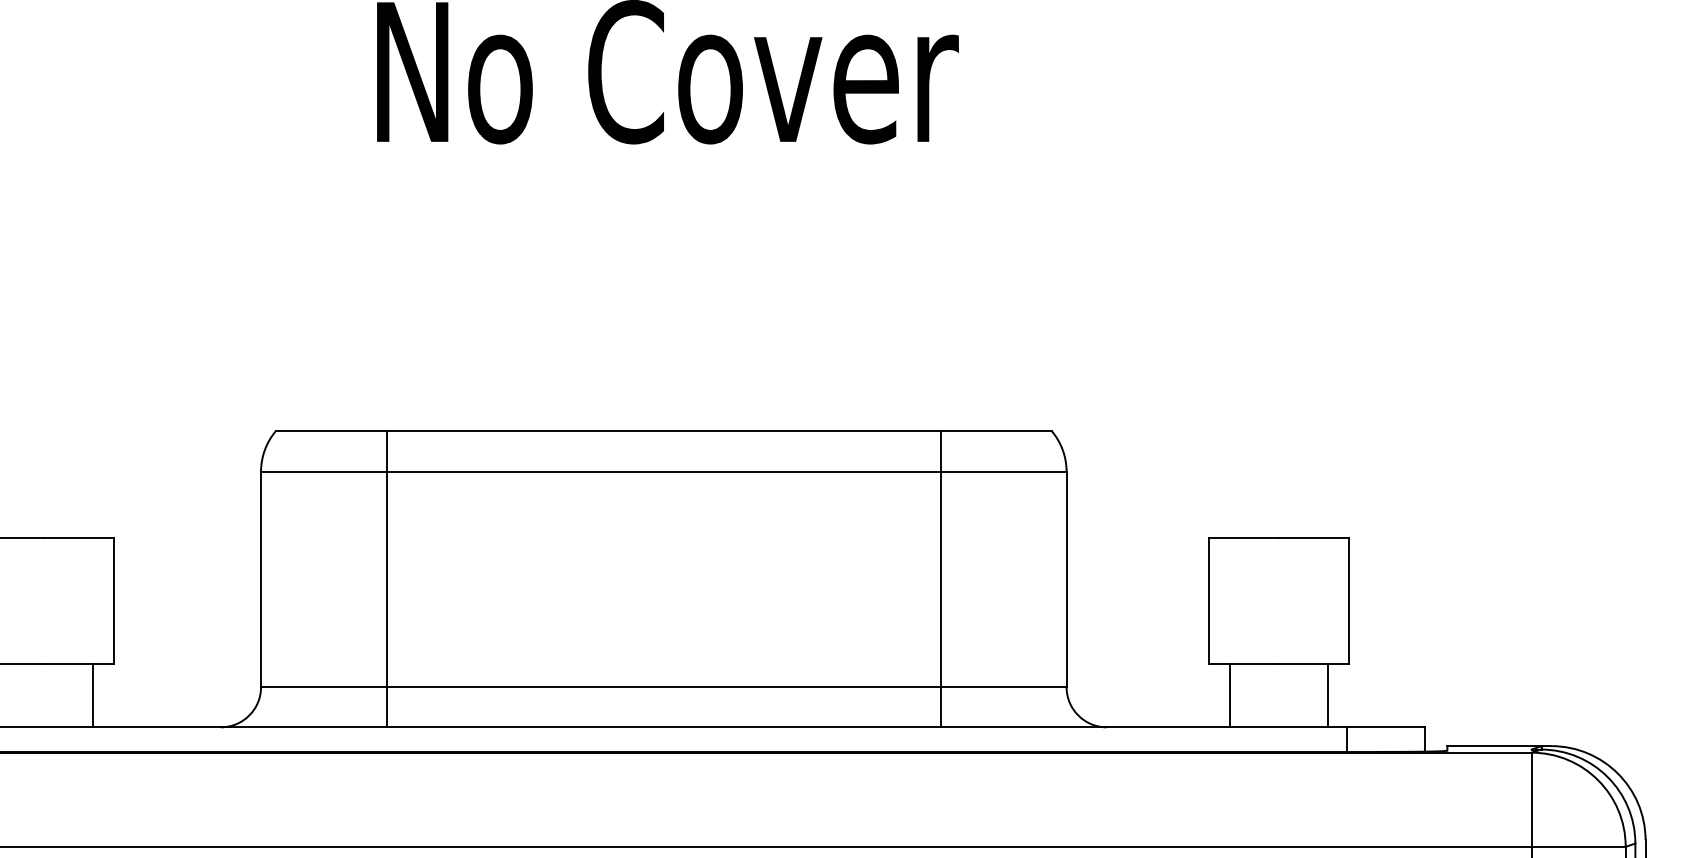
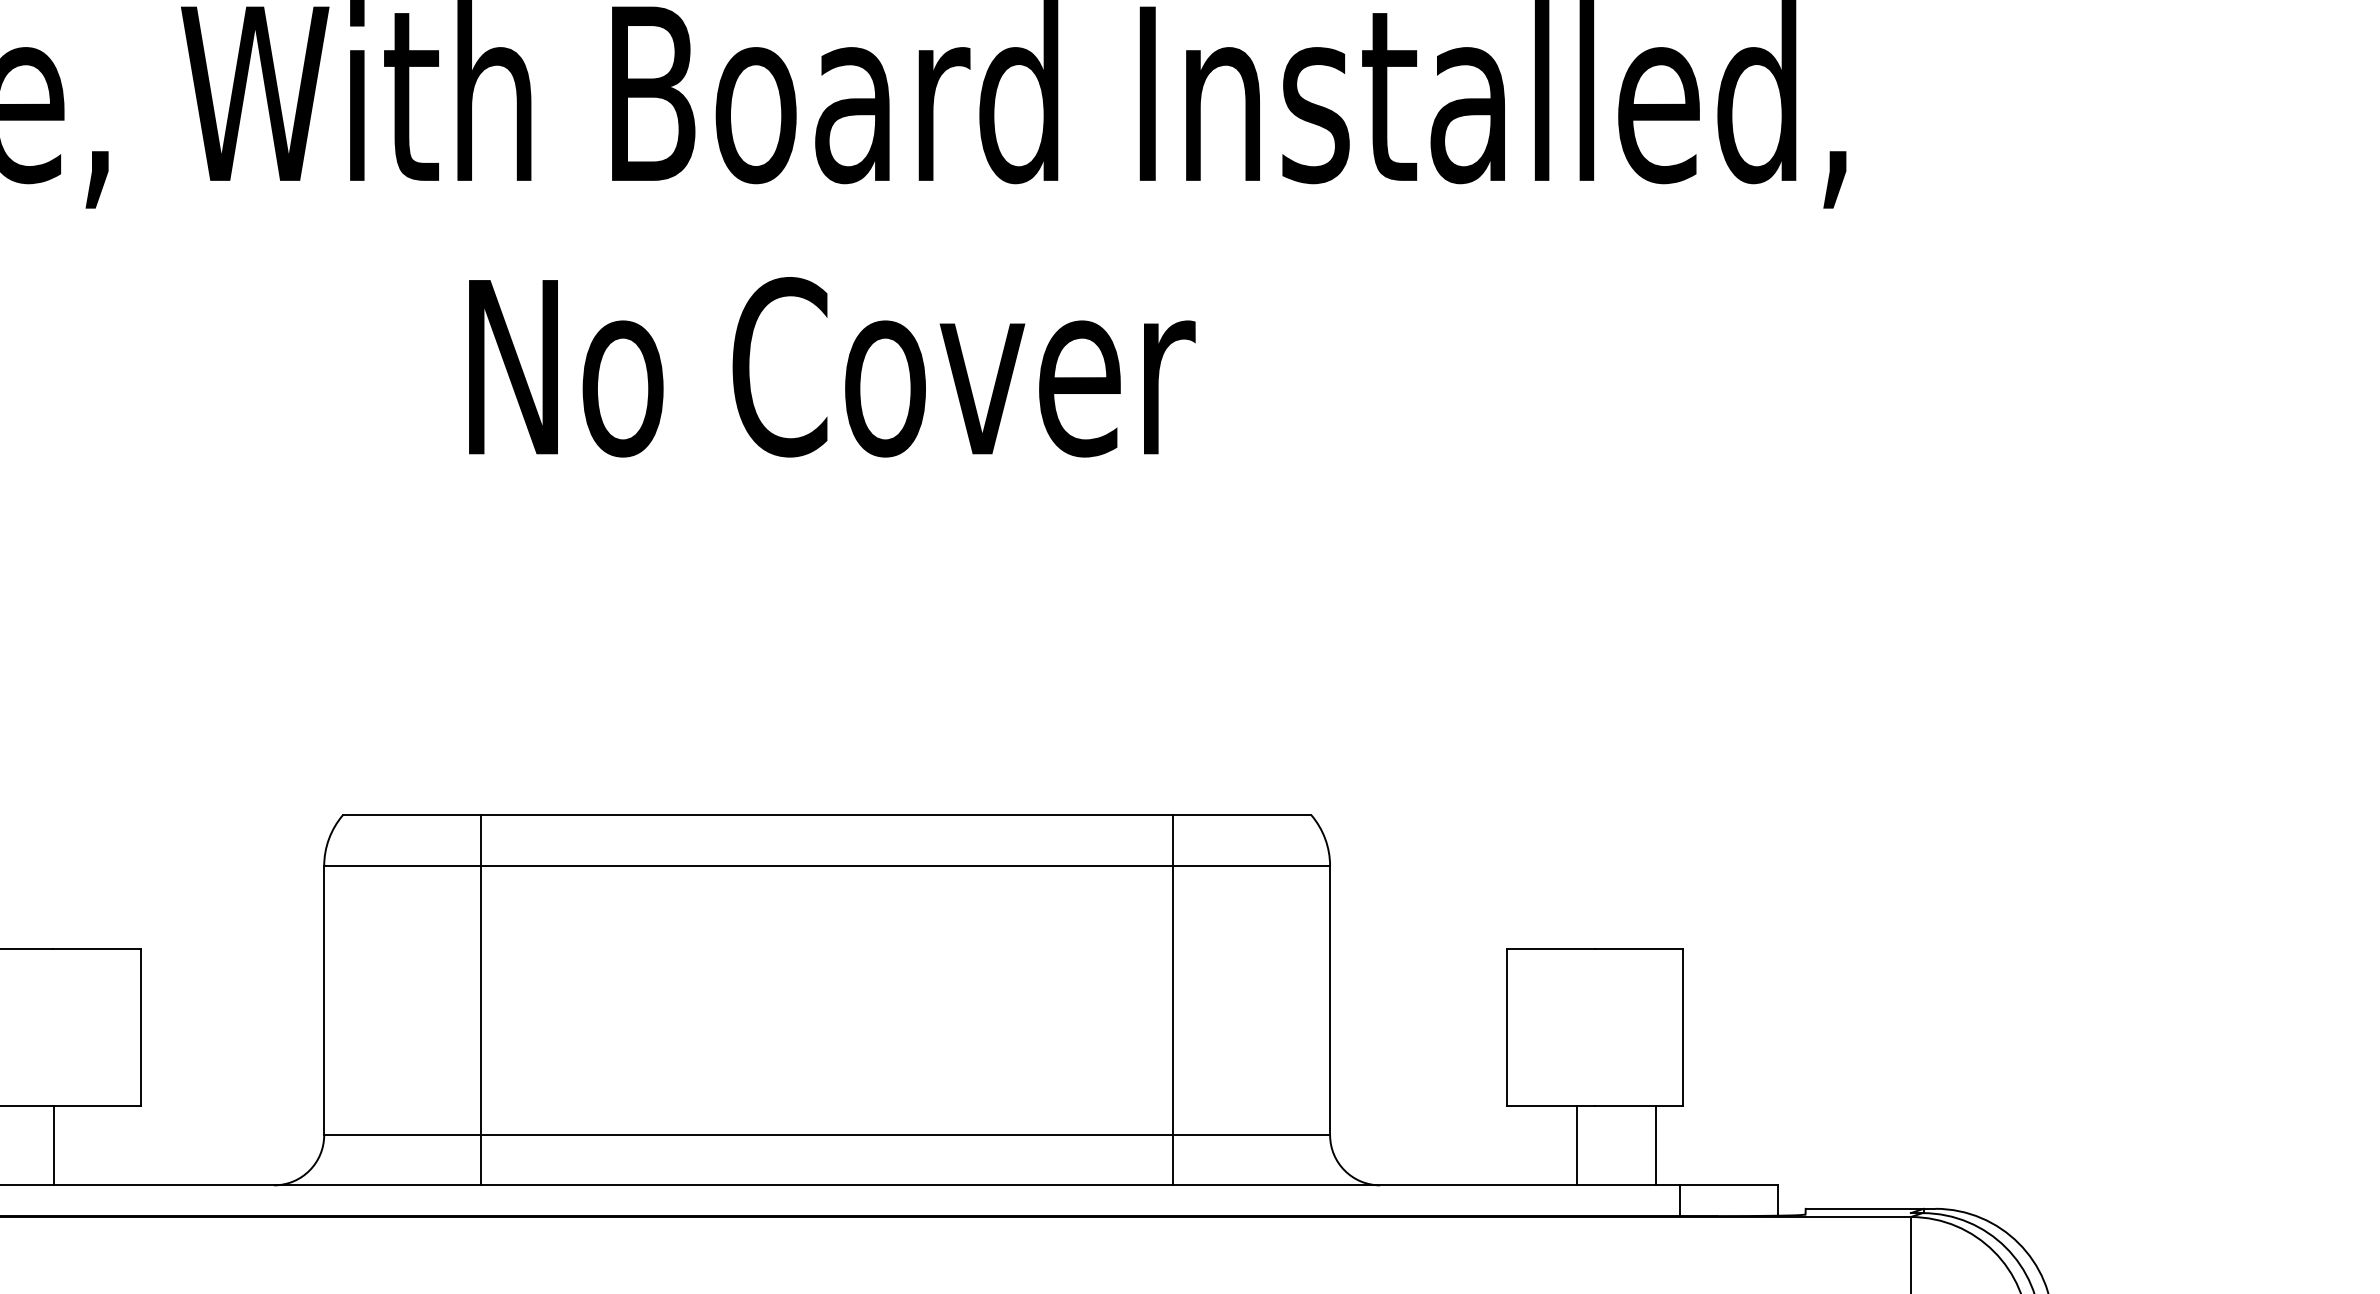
line: (93, 695) -> (54, 1145), moved
line: (1230, 695) -> (1577, 1145), moved

